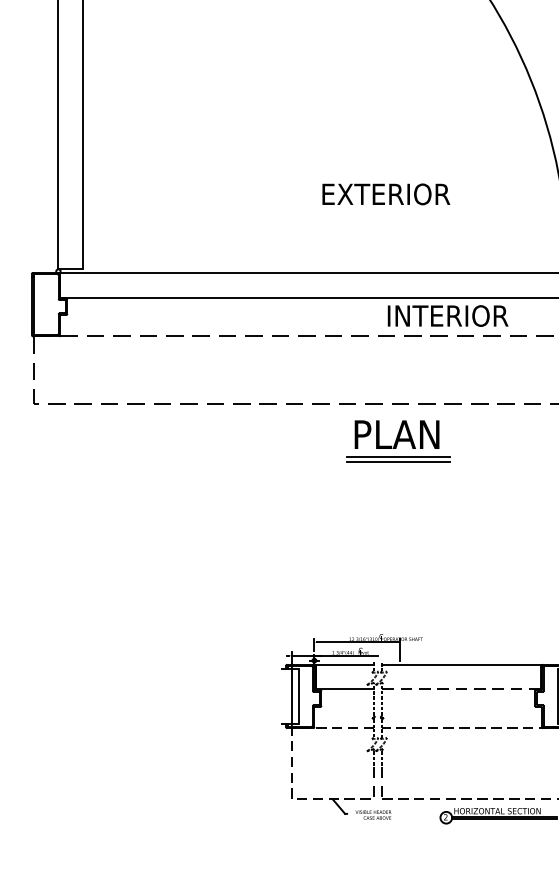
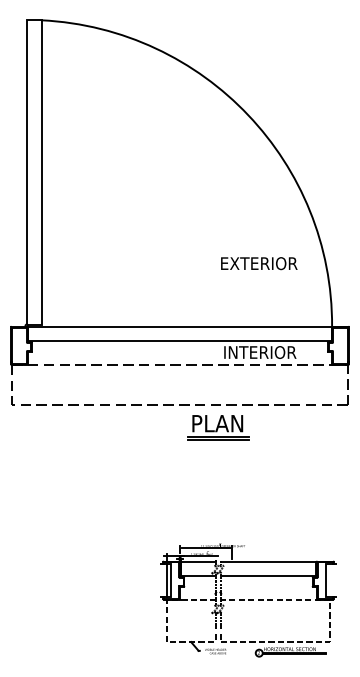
text: (386, 194) -> (259, 263), moved
part: (398, 441) -> (218, 427), moved
line: (461, 689) -> (268, 576), dashed -> solid

